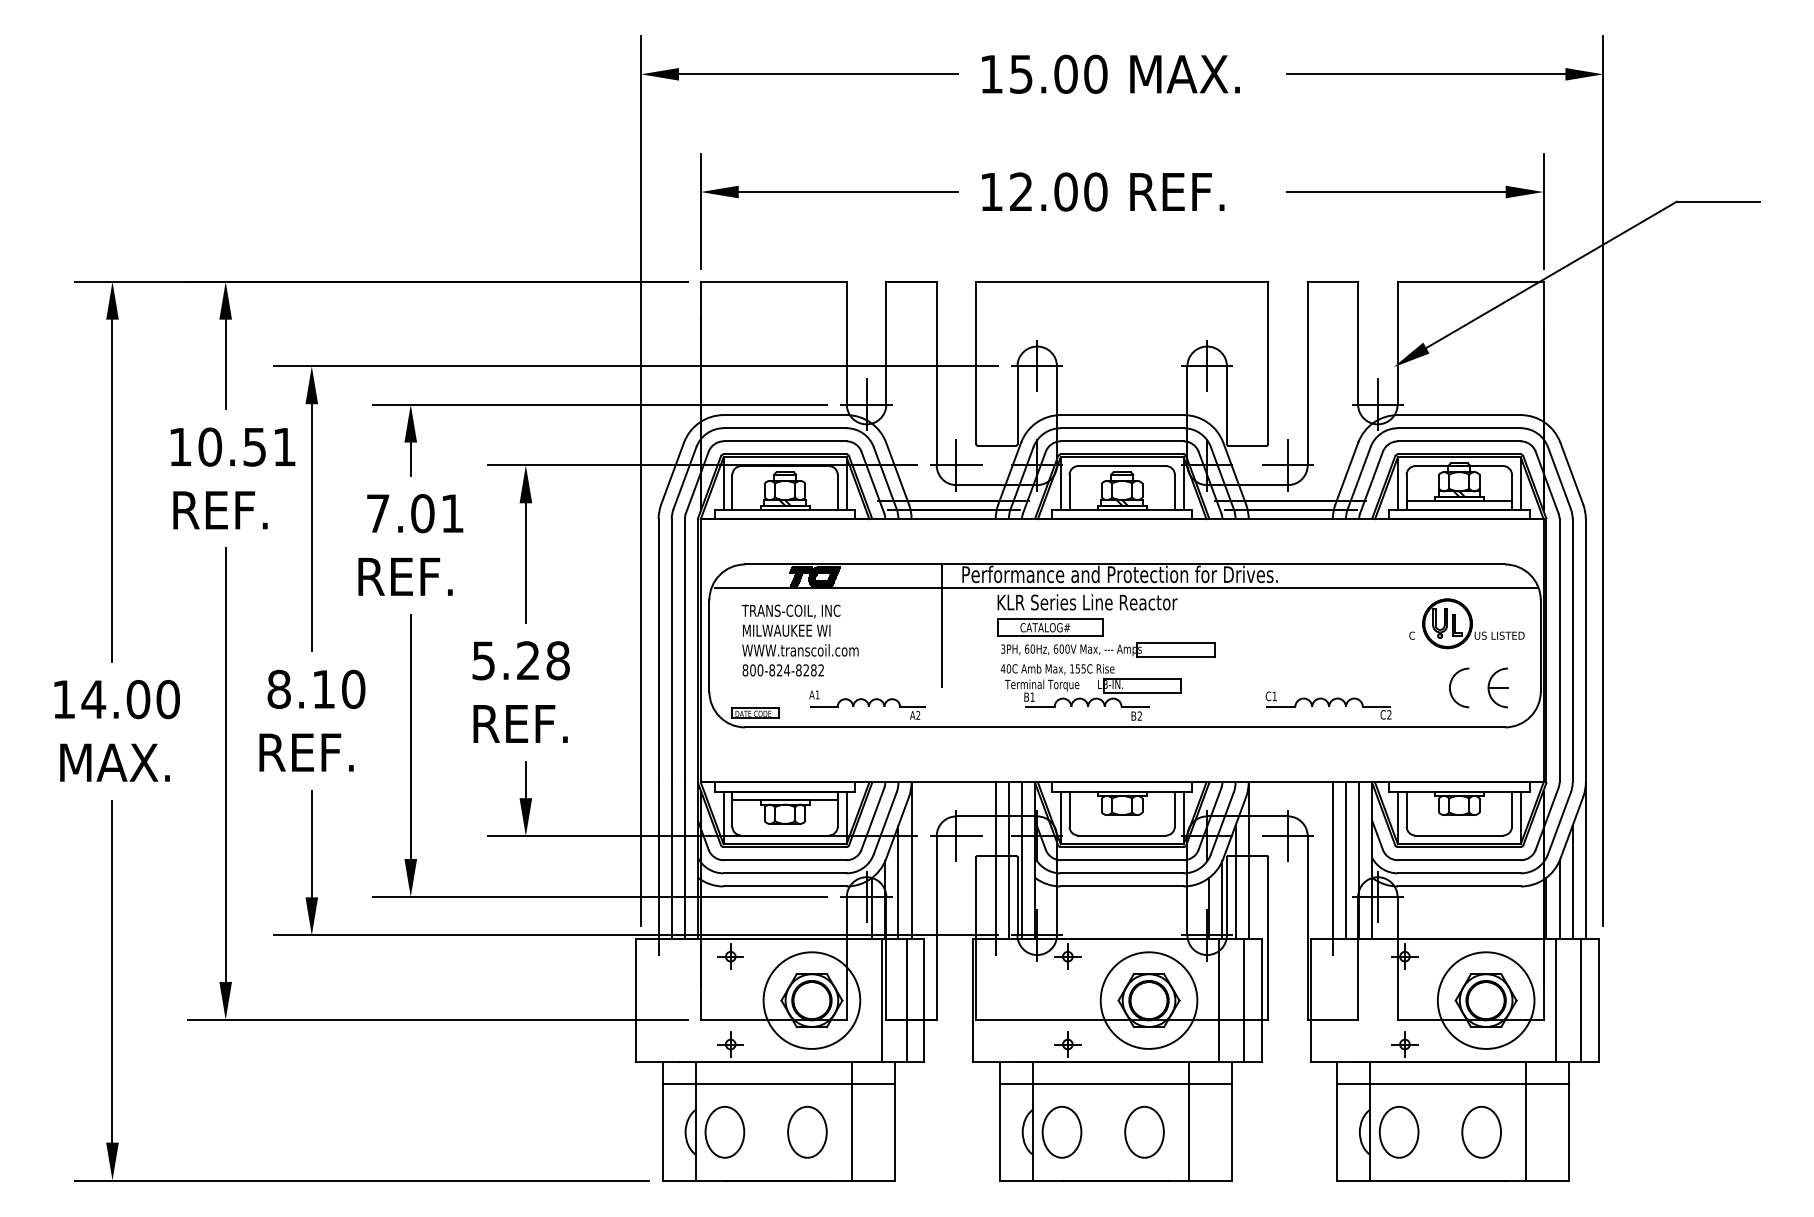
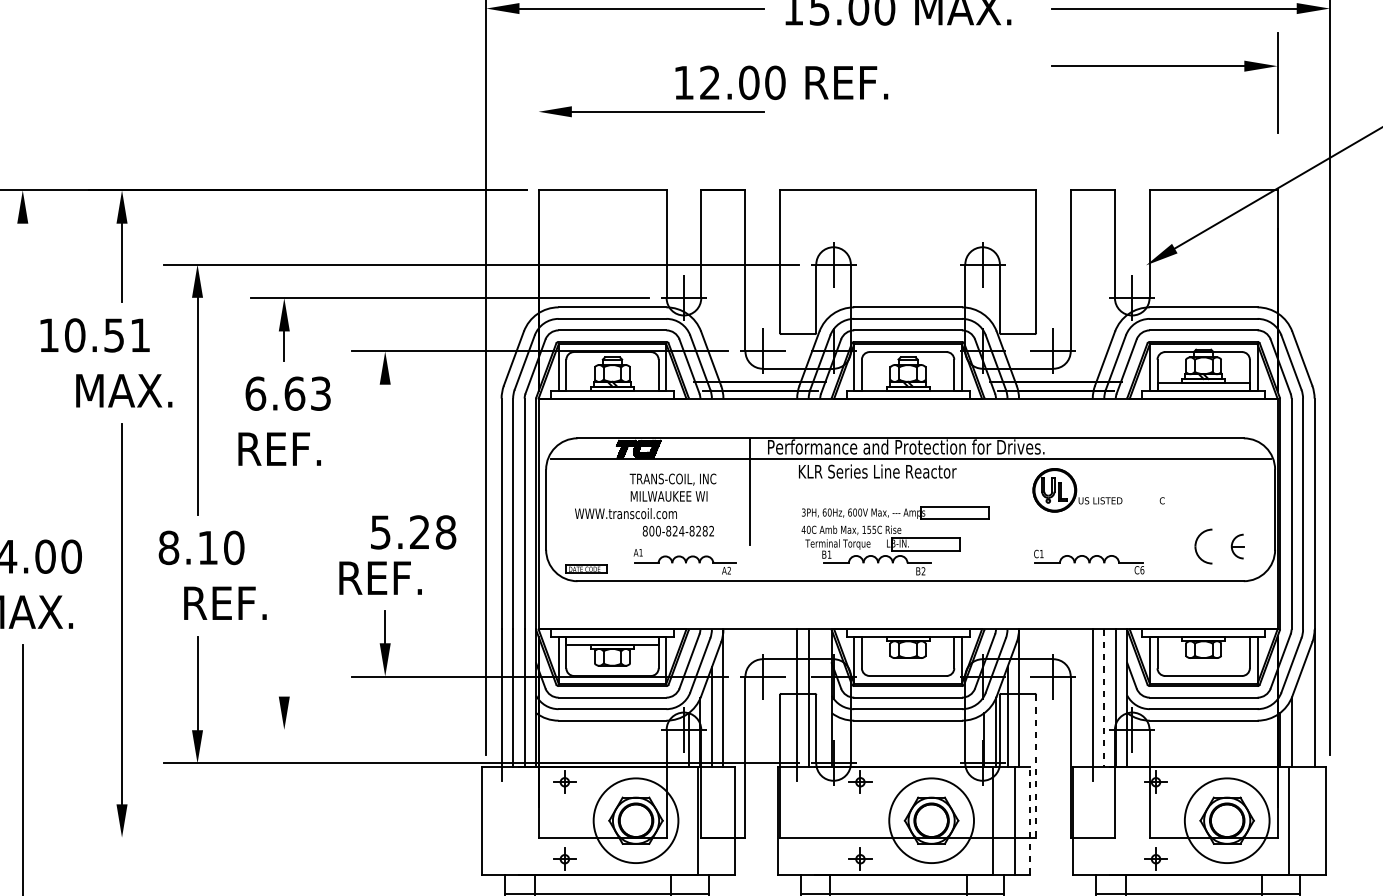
text: (1103, 191) -> (782, 82), moved
part: (1415, 192) -> (1165, 66), moved
line: (700, 211) -> (538, 128), removed
text: (232, 446) -> (94, 334), moved
line: (112, 490) -> (22, 373), removed
text: (230, 510) -> (126, 391), REF. -> MAX.
text: (414, 513) -> (287, 393), 7.01 -> 6.63
line: (525, 562) -> (384, 436), removed
text: (790, 620) -> (672, 487), moved
part: (1473, 623) -> (1077, 490), moved
part: (1050, 627) -> (845, 493), removed
text: (520, 660) -> (412, 532), moved
text: (782, 670) -> (677, 531), moved
part: (1497, 687) -> (1237, 546), size x0.7
text: (1389, 714) -> (1142, 569), C2 -> C6
line: (410, 736) -> (284, 589), removed
text: (306, 752) -> (225, 603), moved
line: (1022, 860) -> (820, 697), removed
line: (1345, 861) -> (1103, 698), solid -> dashed
line: (1572, 882) -> (1302, 717), removed
line: (599, 896) -> (449, 729), removed
line: (1268, 939) -> (1036, 767), solid -> dashed
line: (906, 1000) -> (718, 820), removed
line: (1261, 1000) -> (1030, 820), solid -> dashed
line: (1581, 1000) -> (1310, 820), removed
line: (437, 1019) -> (307, 837), removed

